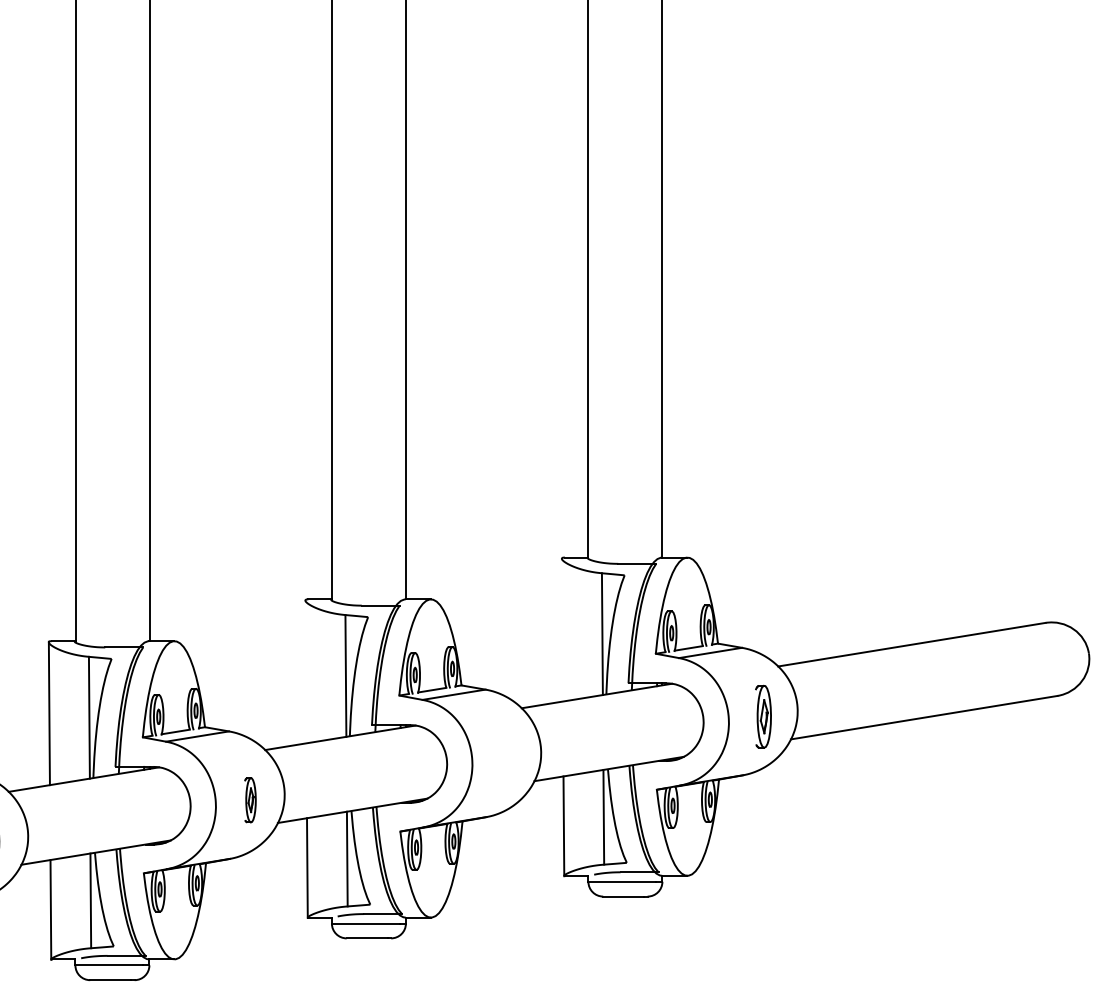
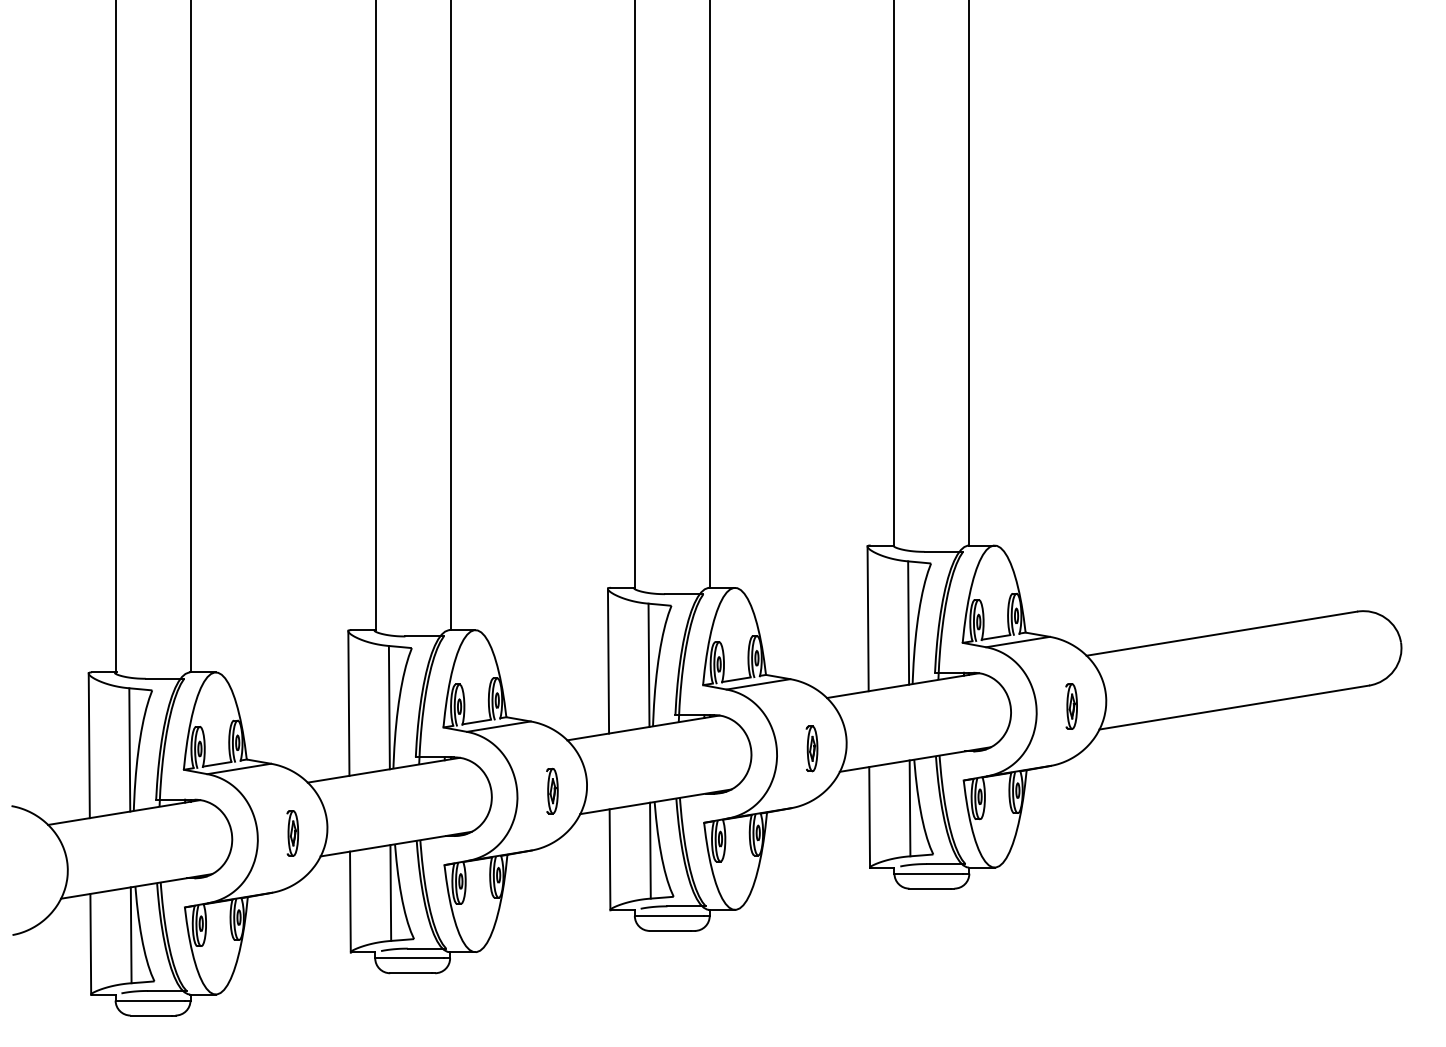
line: (561, 629) -> (867, 618), added
line: (305, 671) -> (608, 660), added
part: (763, 716) -> (1071, 706), size x0.71
part: (506, 758) -> (811, 748), added

